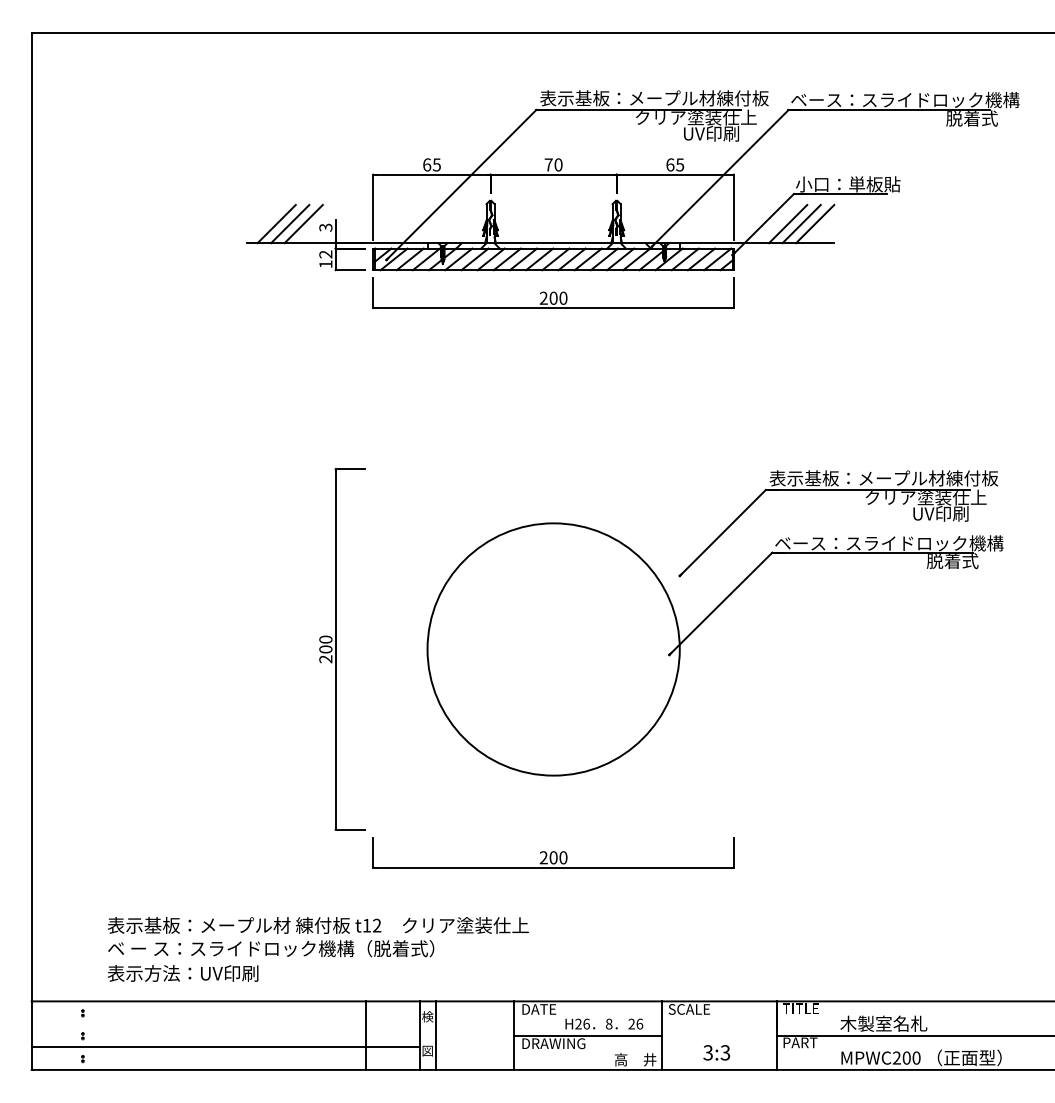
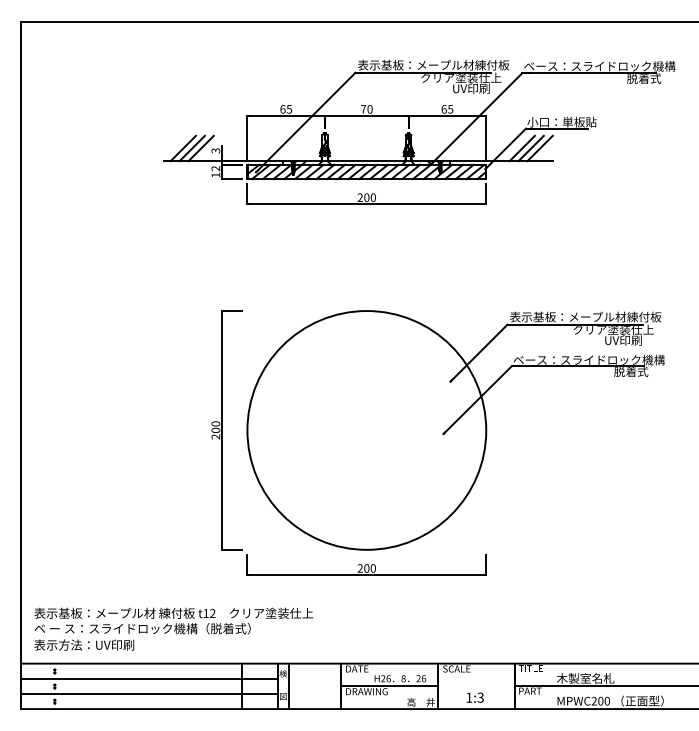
circle: (553, 649) -> (366, 430), size x1.43
text: (317, 948) -> (173, 628), moved
line: (225, 1023) -> (149, 678), added
text: (708, 1052) -> (469, 697), 3:3 -> 1:3

